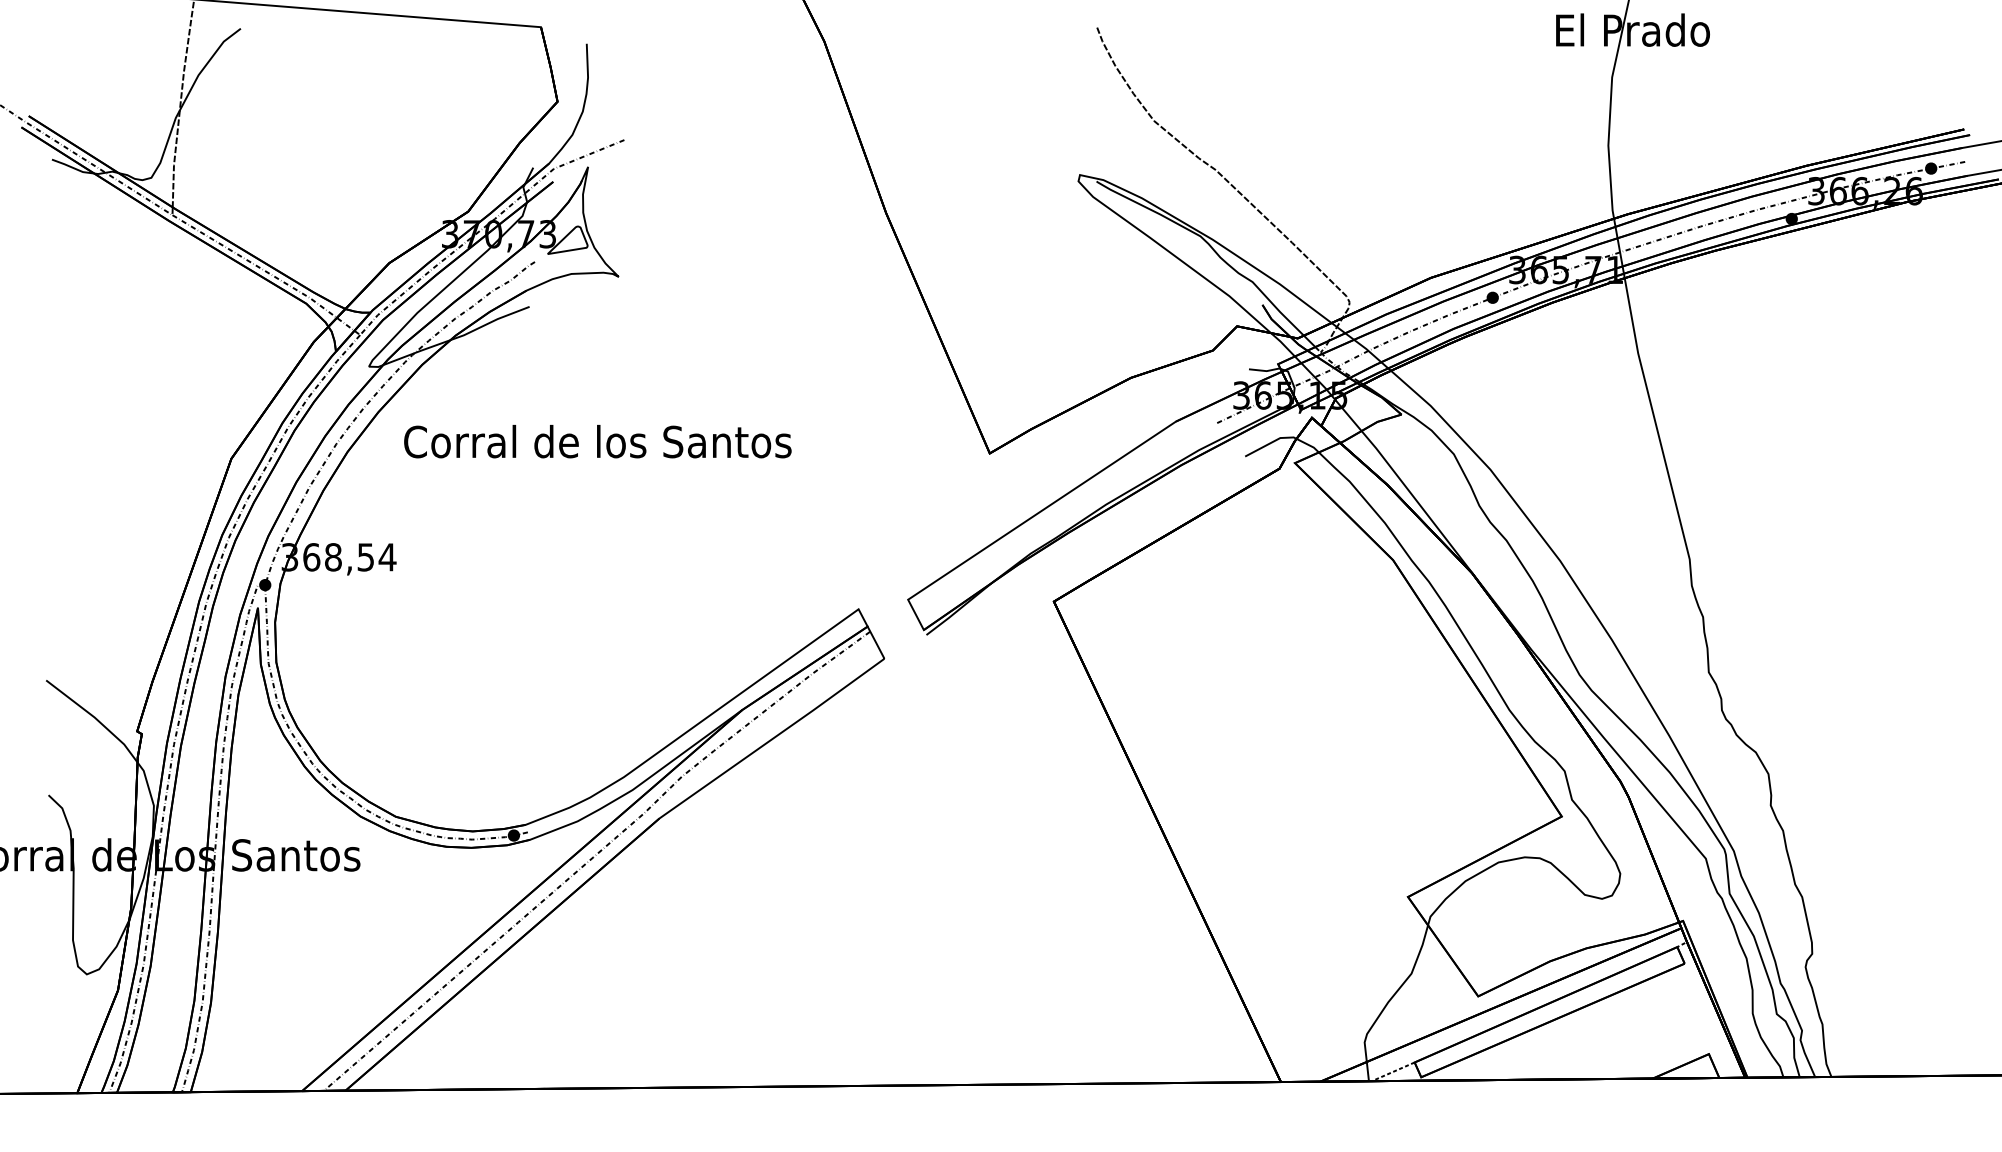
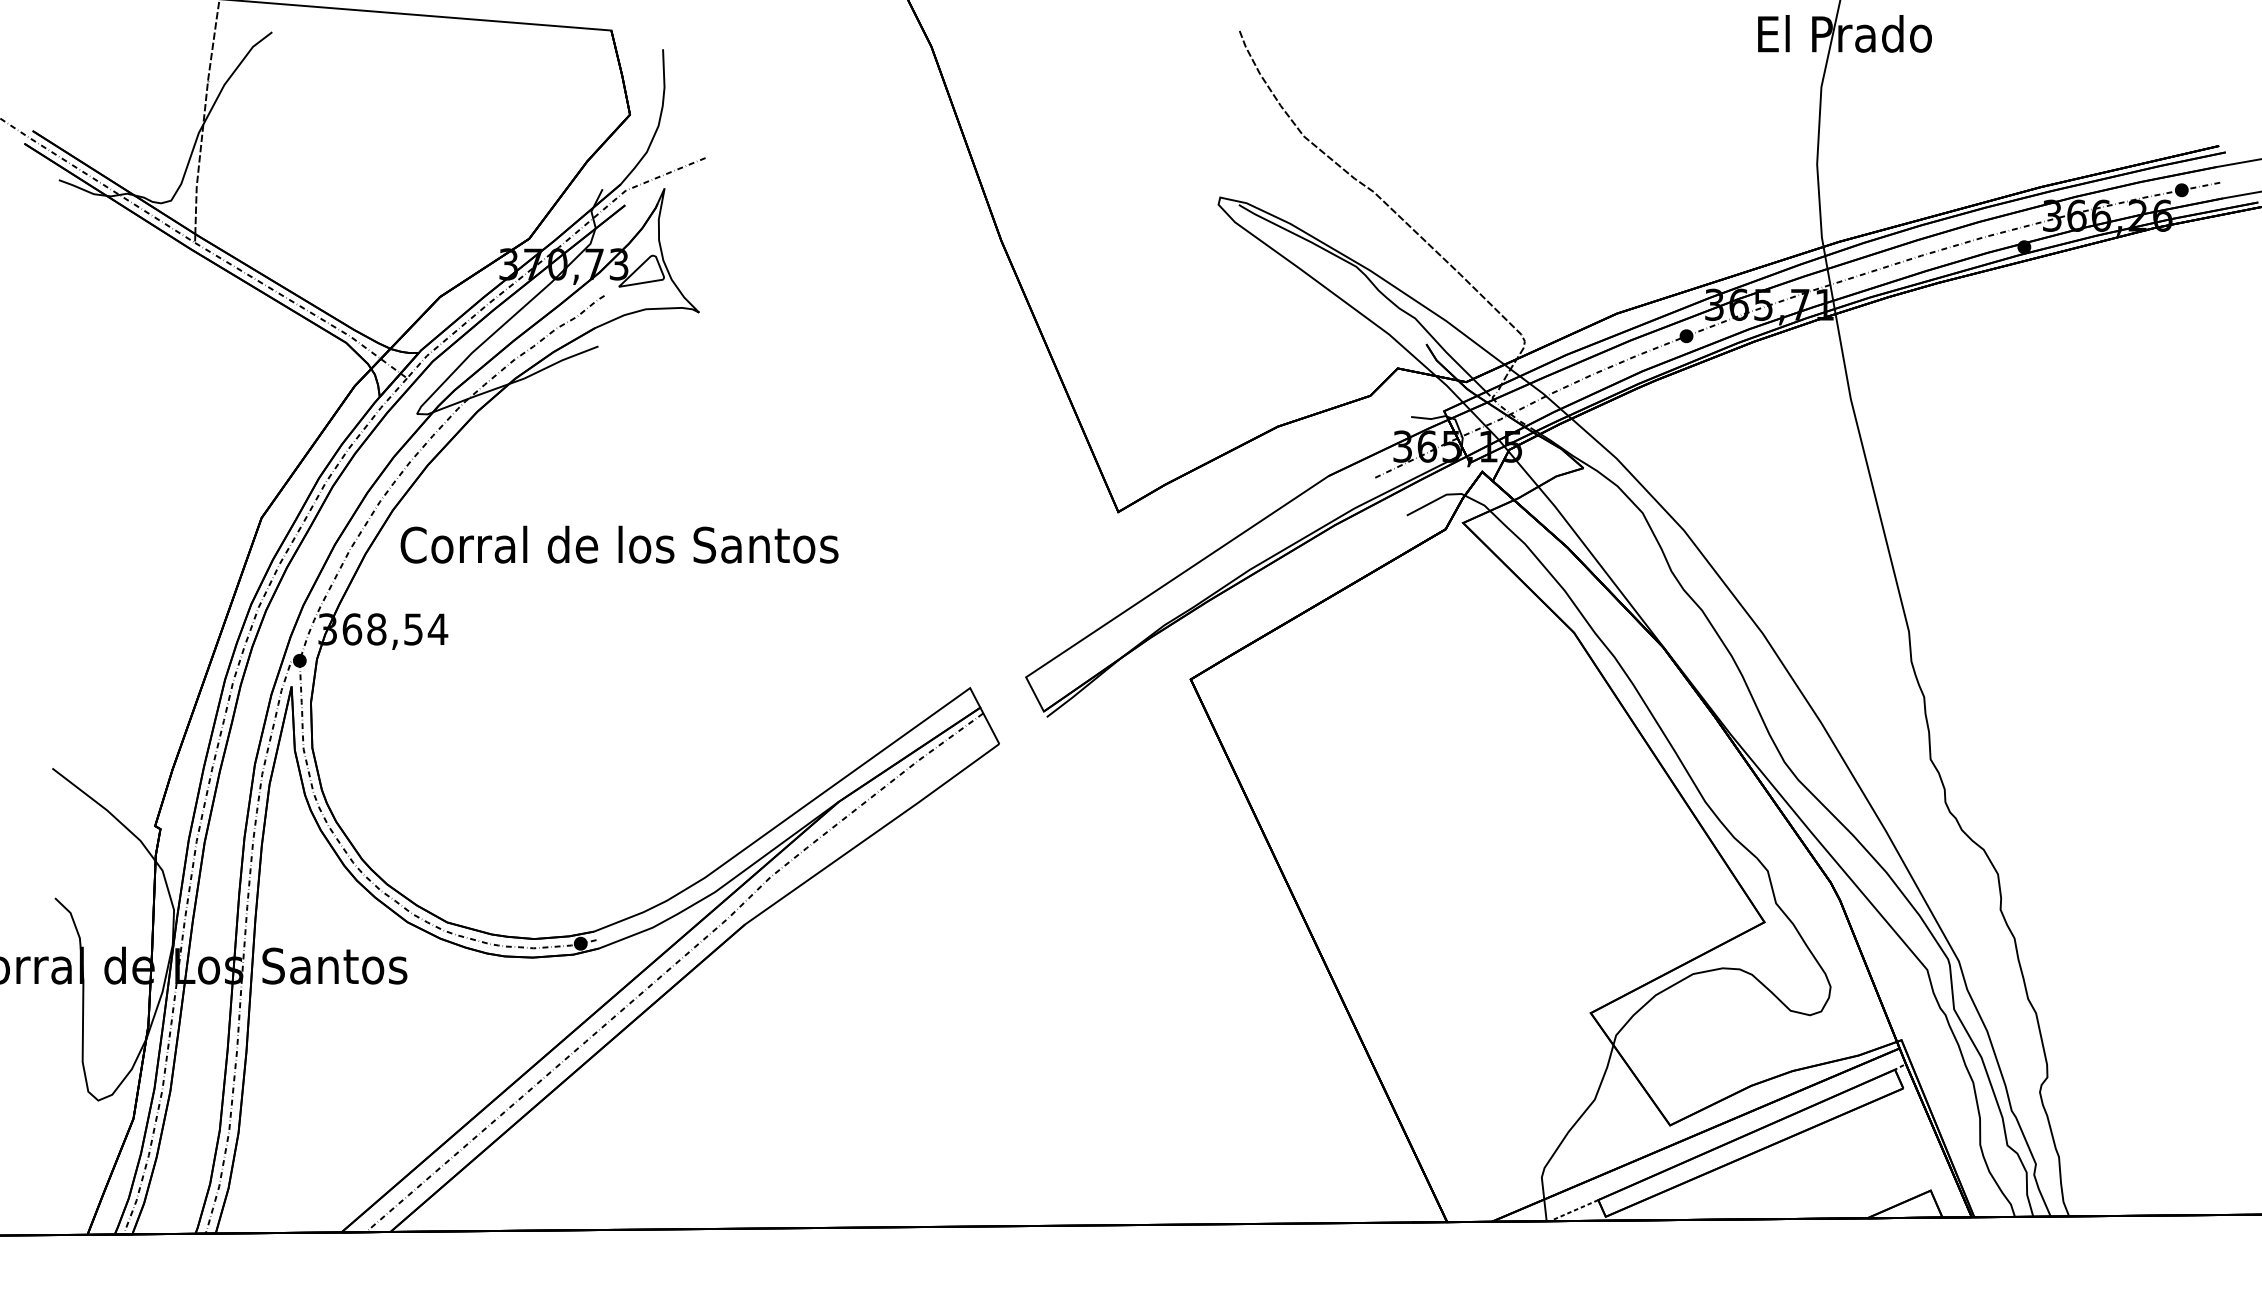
text: (597, 441) -> (619, 544), moved

